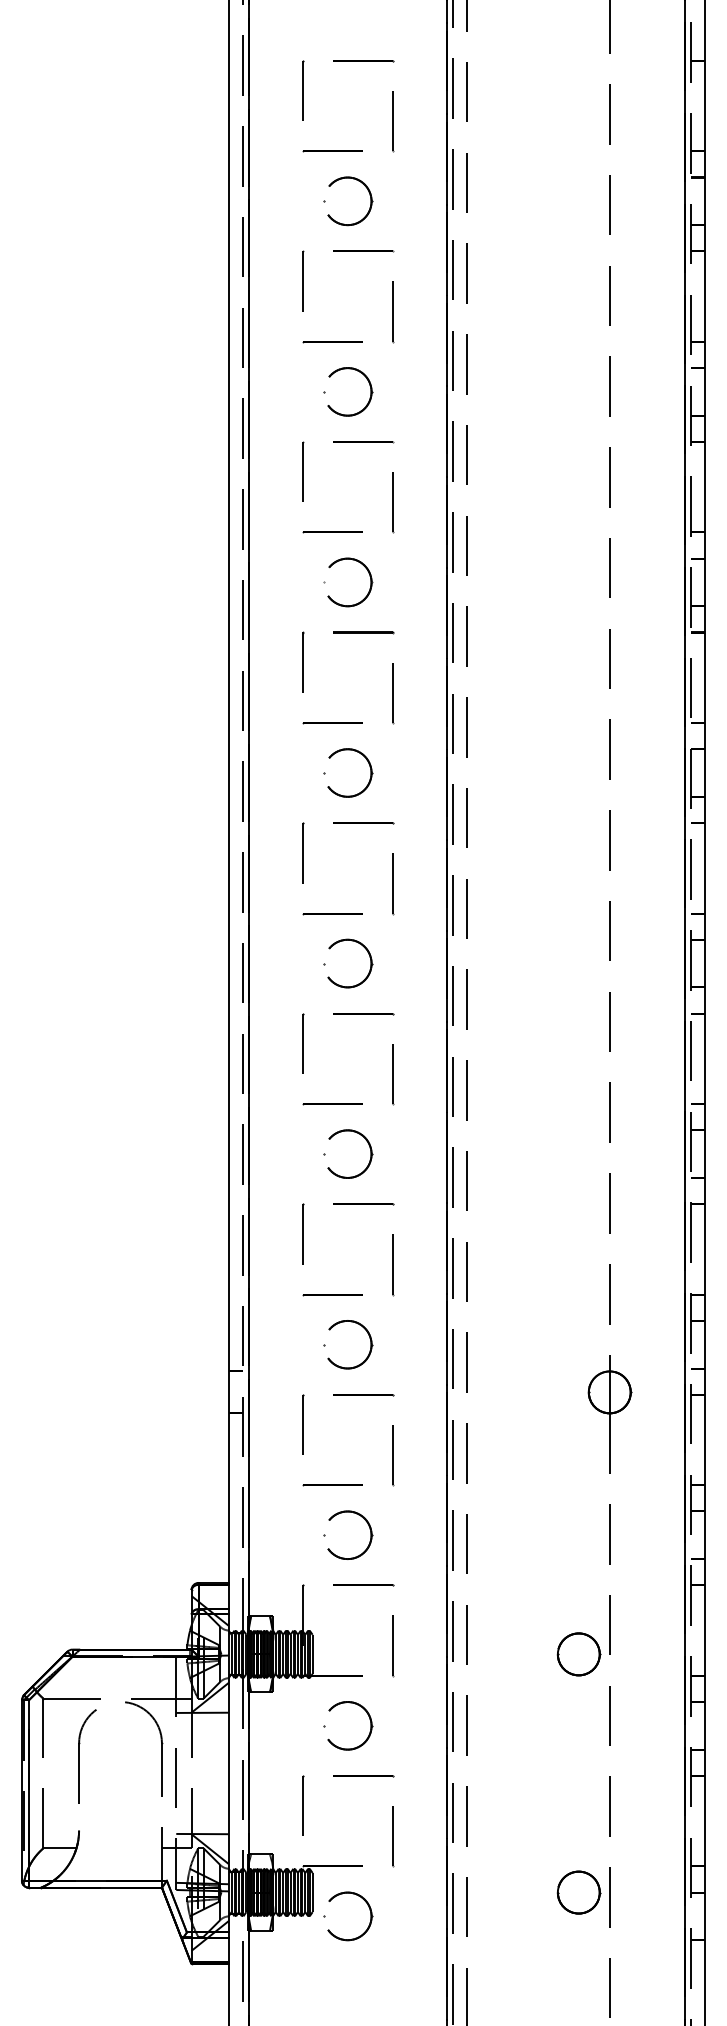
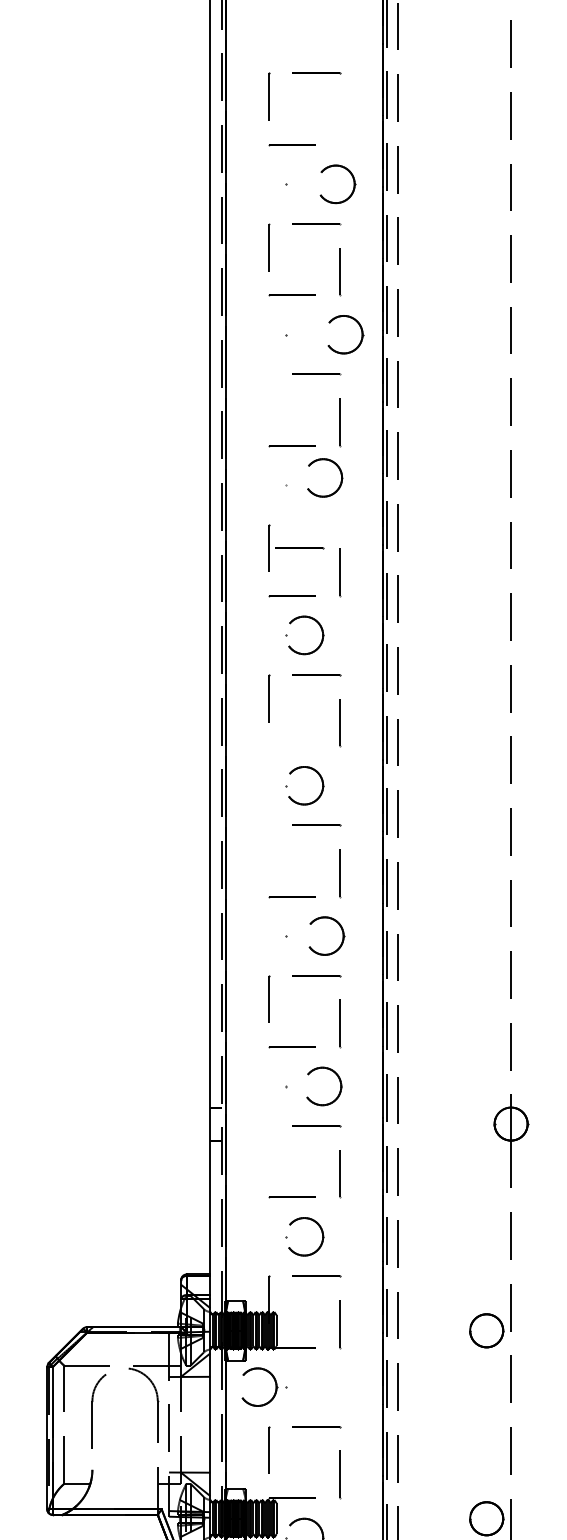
line: (393, 121) -> (340, 121), removed
part: (369, 195) -> (353, 179), moved
part: (369, 385) -> (360, 329), moved
line: (303, 471) -> (269, 397), removed
part: (369, 576) -> (340, 473), moved
line: (363, 632) -> (299, 548), moved
line: (332, 914) -> (292, 747), removed
line: (303, 1043) -> (269, 848), removed
part: (369, 1148) -> (342, 931), moved
part: (369, 1338) -> (339, 1081), moved
line: (303, 1424) -> (269, 1149), removed
part: (369, 1719) -> (274, 1382), moved

